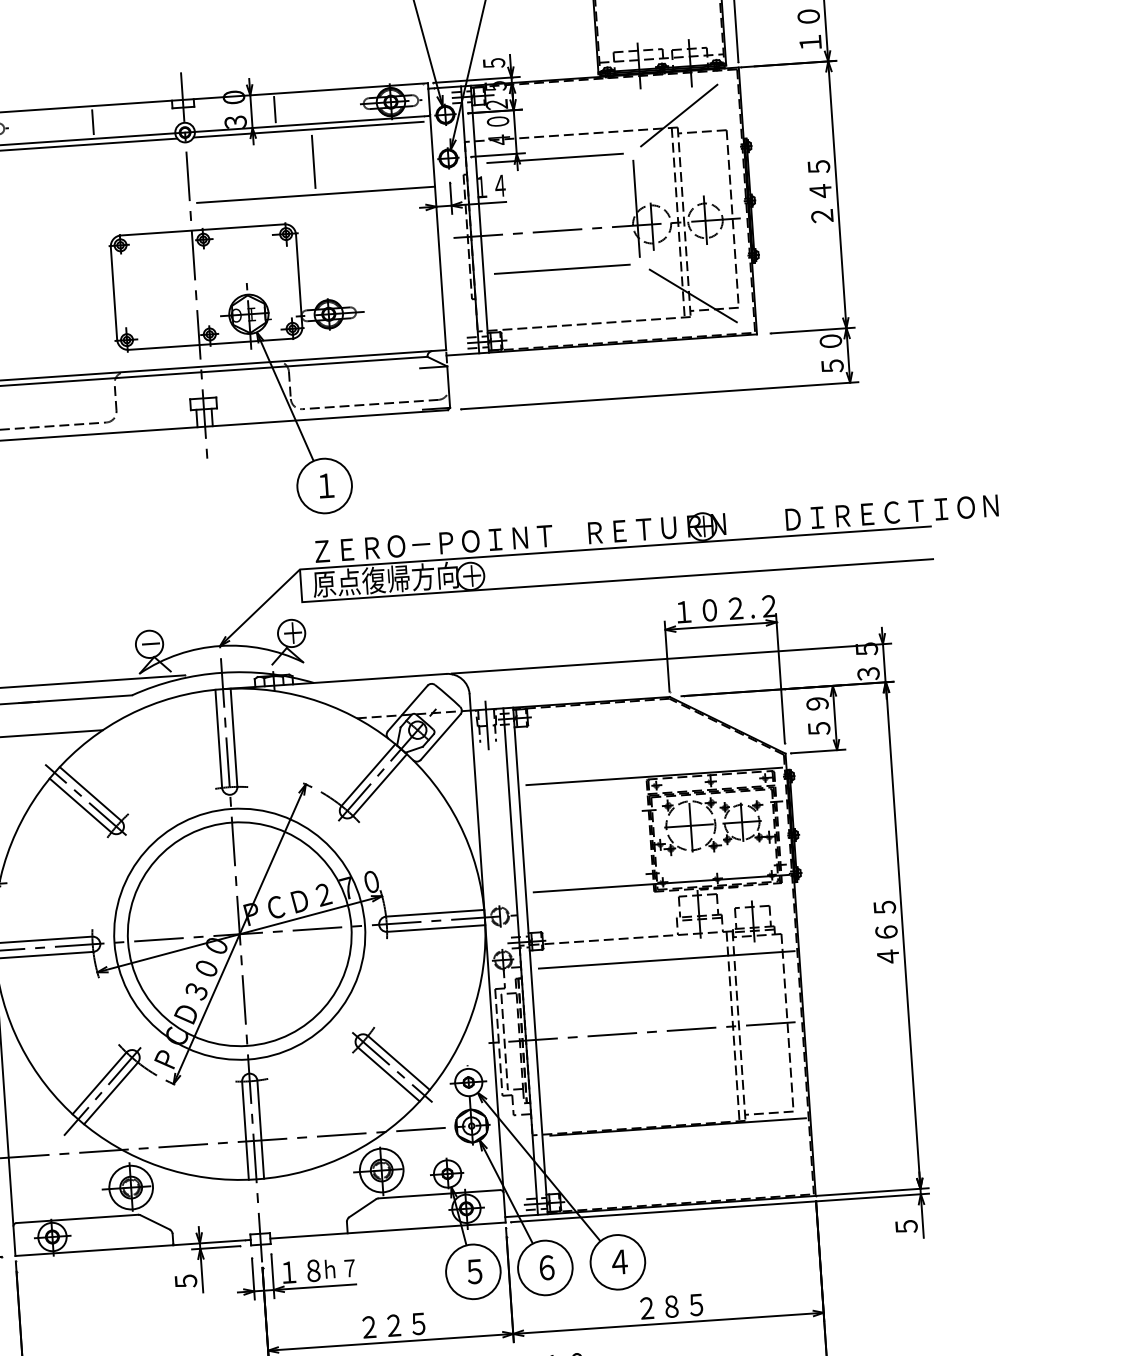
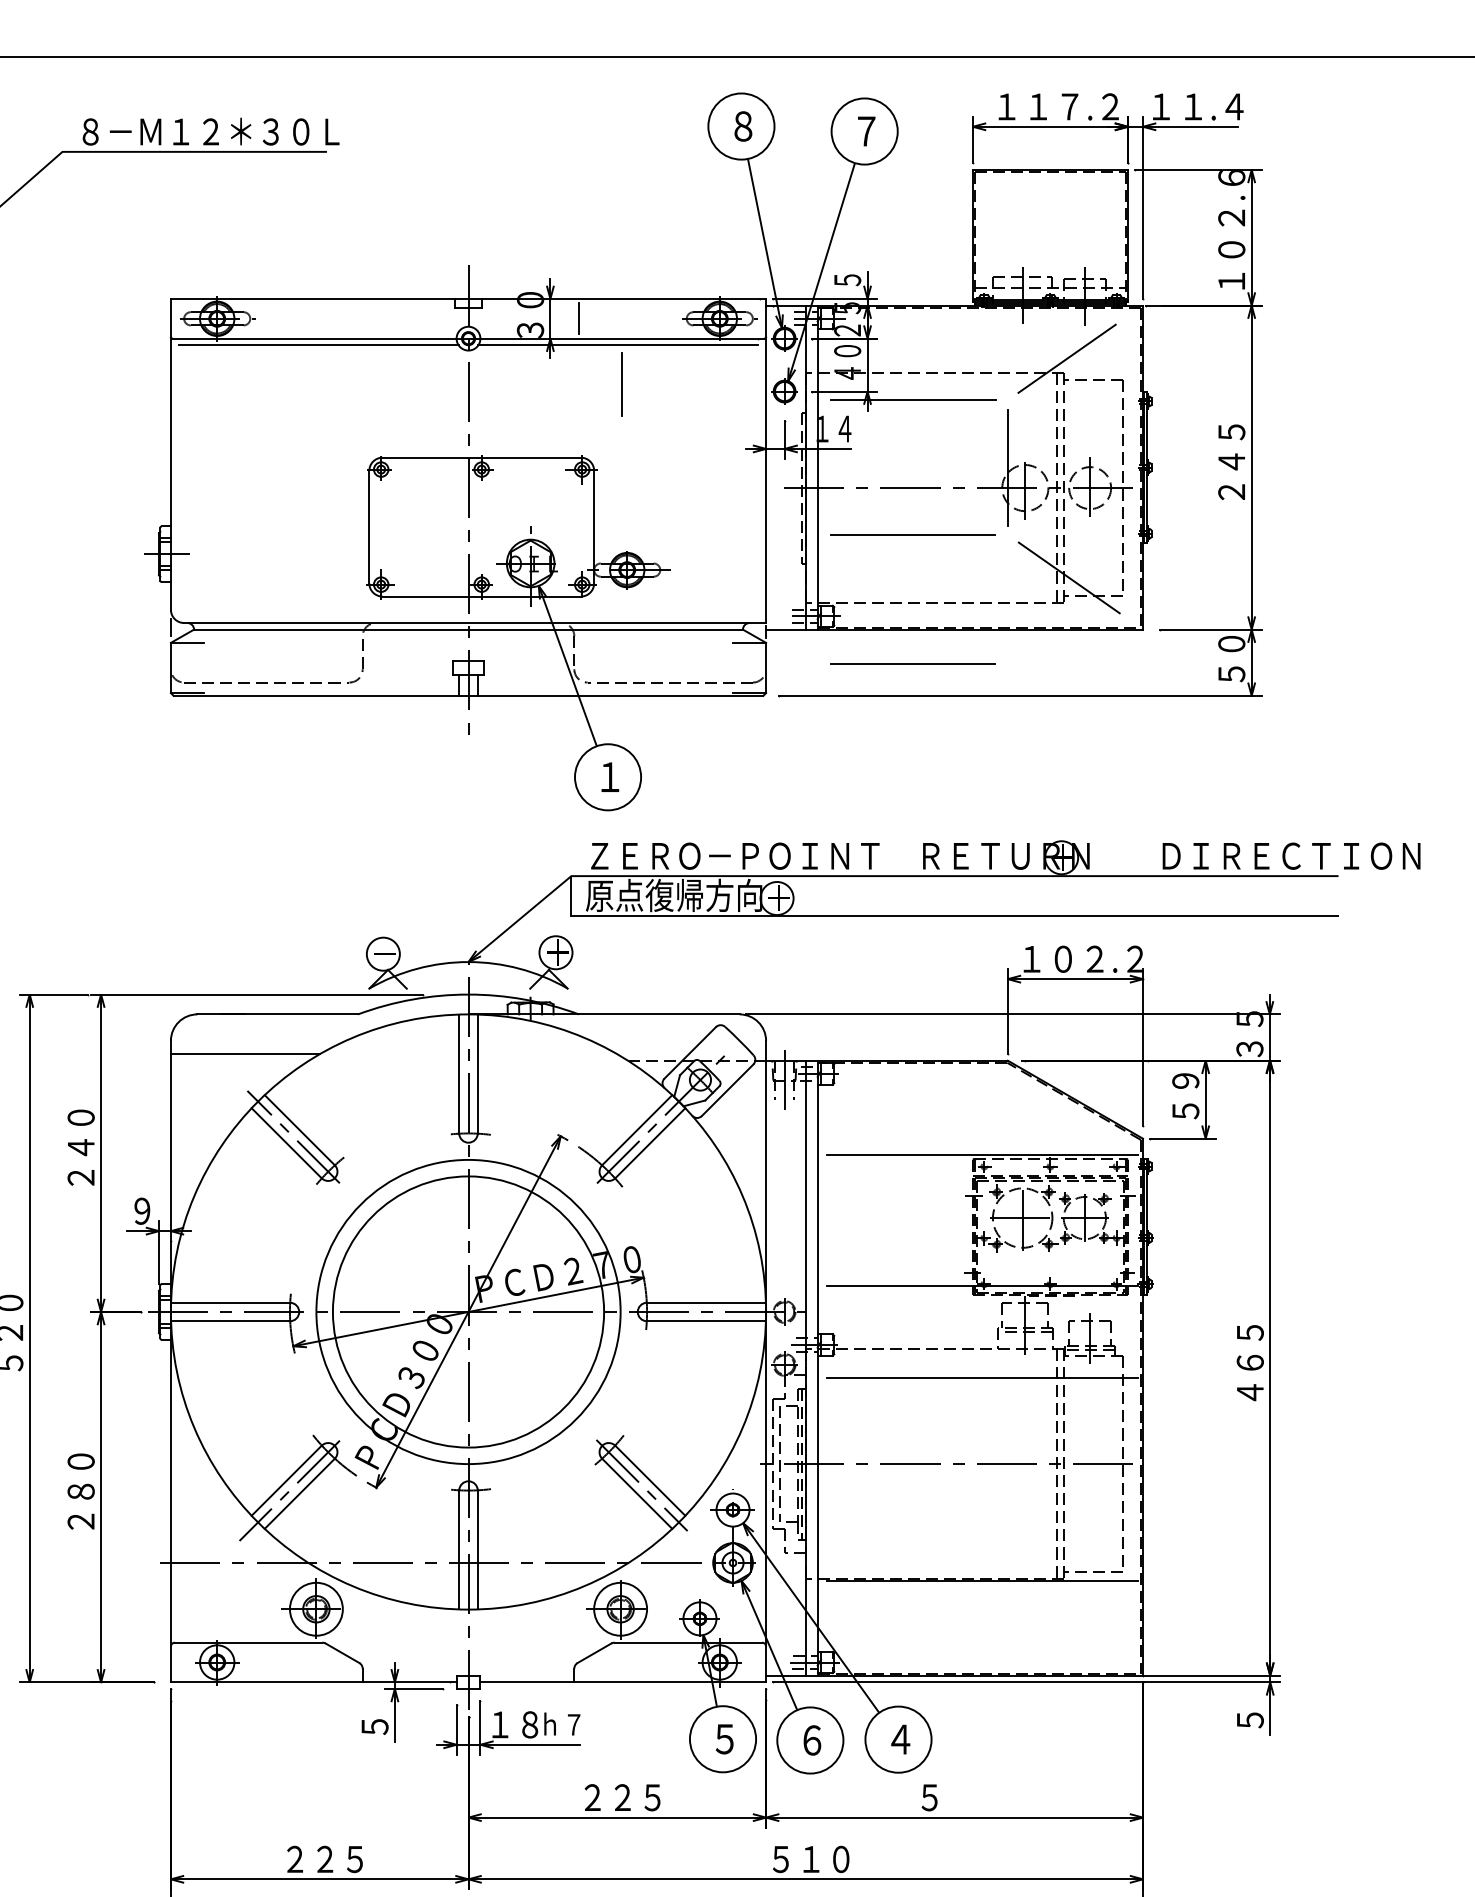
line: (93, 122) -> (358, 318), removed
line: (315, 194) -> (621, 424), removed
line: (569, 375) -> (912, 663), added
text: (671, 1306) -> (959, 1797), ２８５ -> ５

